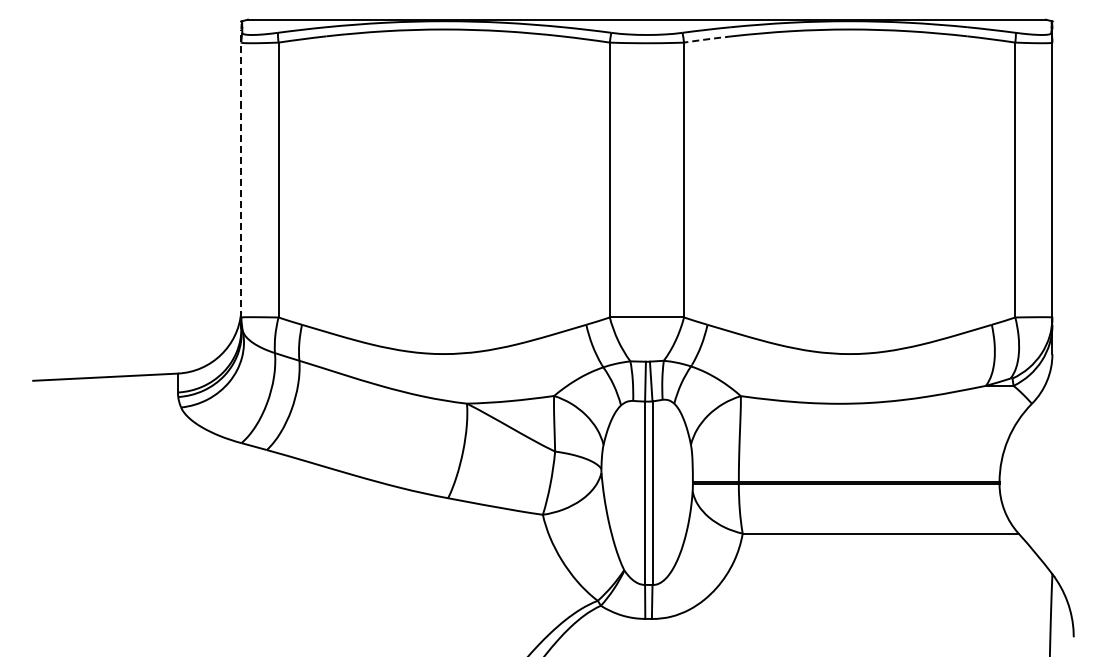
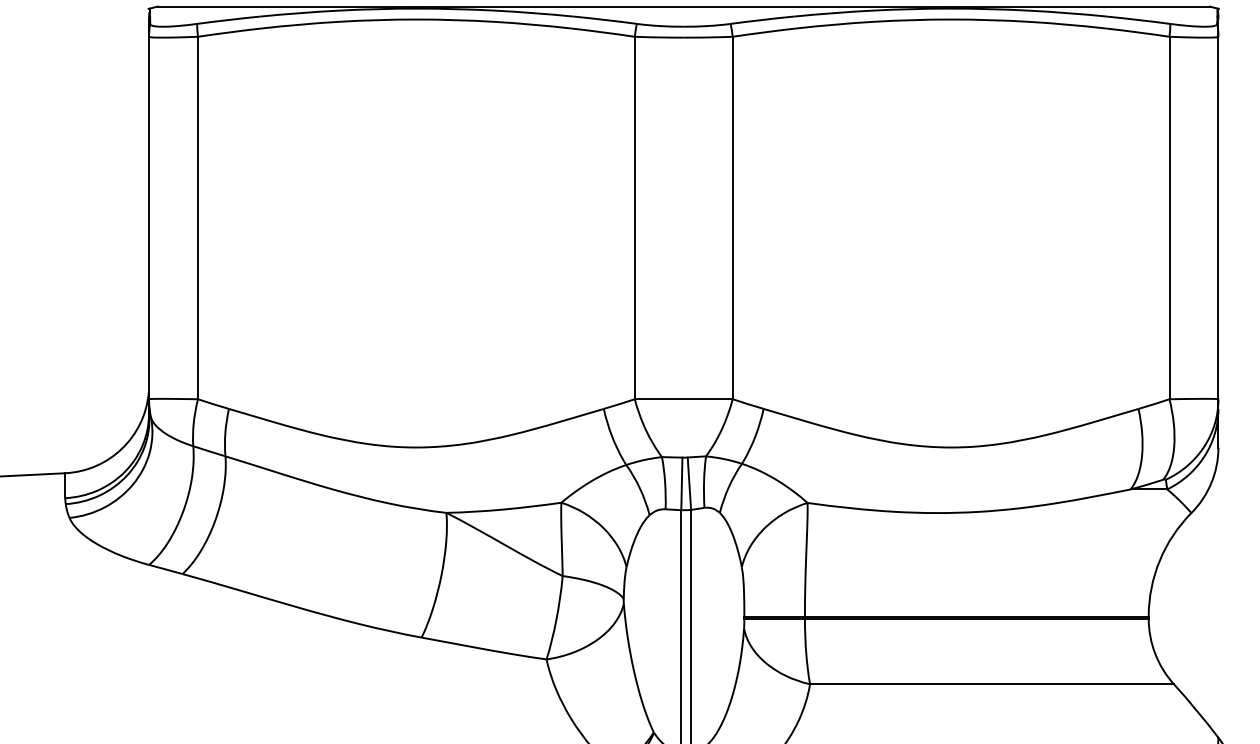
arc: (707, 39) -> (763, 32), dashed -> solid
line: (241, 178) -> (149, 215), dashed -> solid

